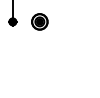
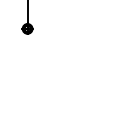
part: (39, 21) -> (64, 28), removed

